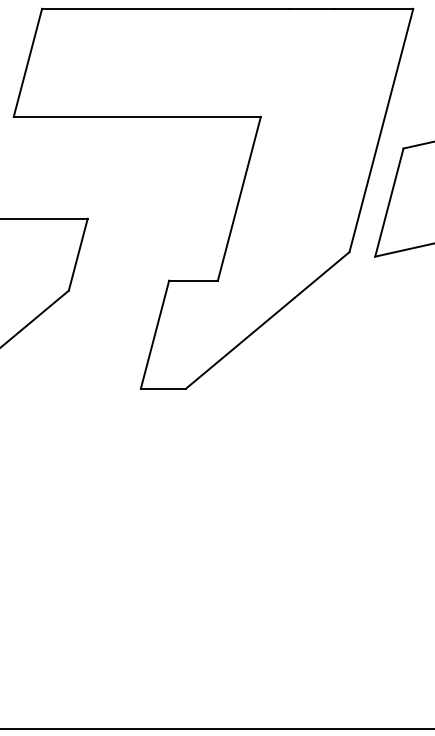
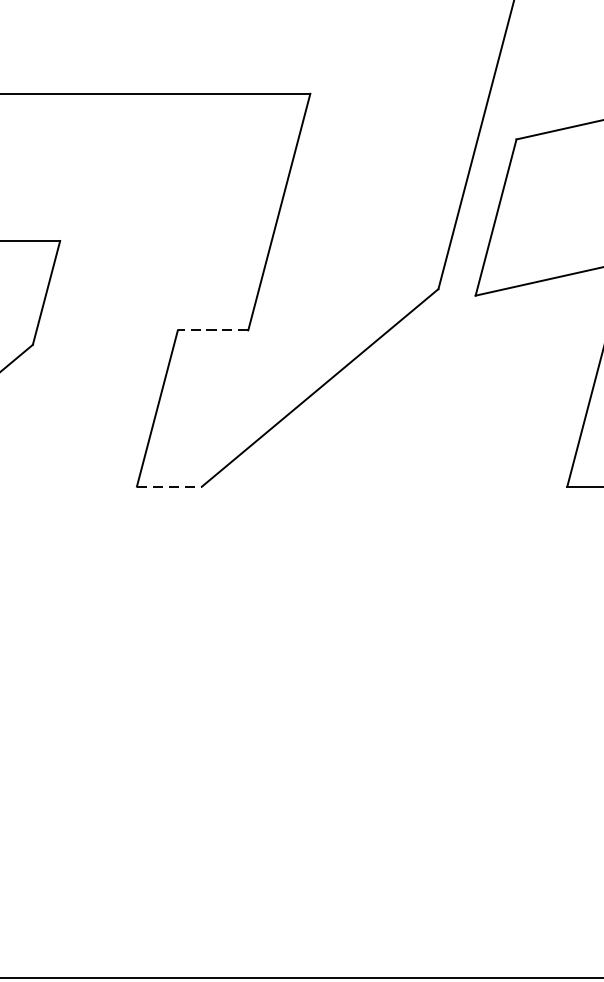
line: (193, 280) -> (213, 330), solid -> dashed
line: (163, 388) -> (169, 486), solid -> dashed

